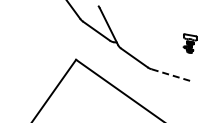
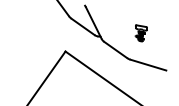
part: (189, 43) -> (140, 33), moved
line: (172, 75) -> (148, 65), dashed -> solid

